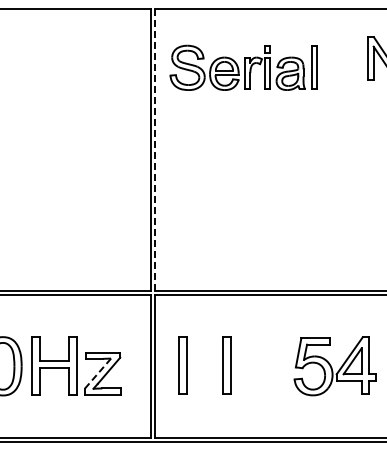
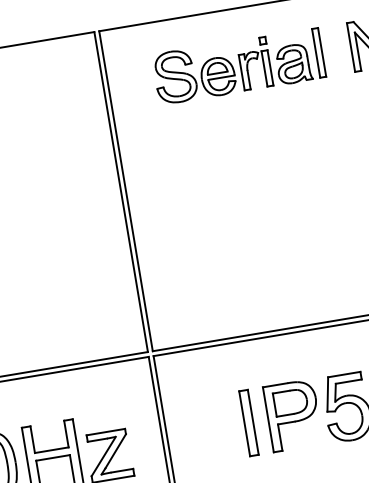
part: (243, 67) -> (238, 65), moved
line: (155, 149) -> (126, 190), dashed -> solid
part: (182, 365) -> (198, 431), removed
part: (265, 365) -> (292, 415), added
line: (97, 374) -> (103, 457), dashed -> solid

